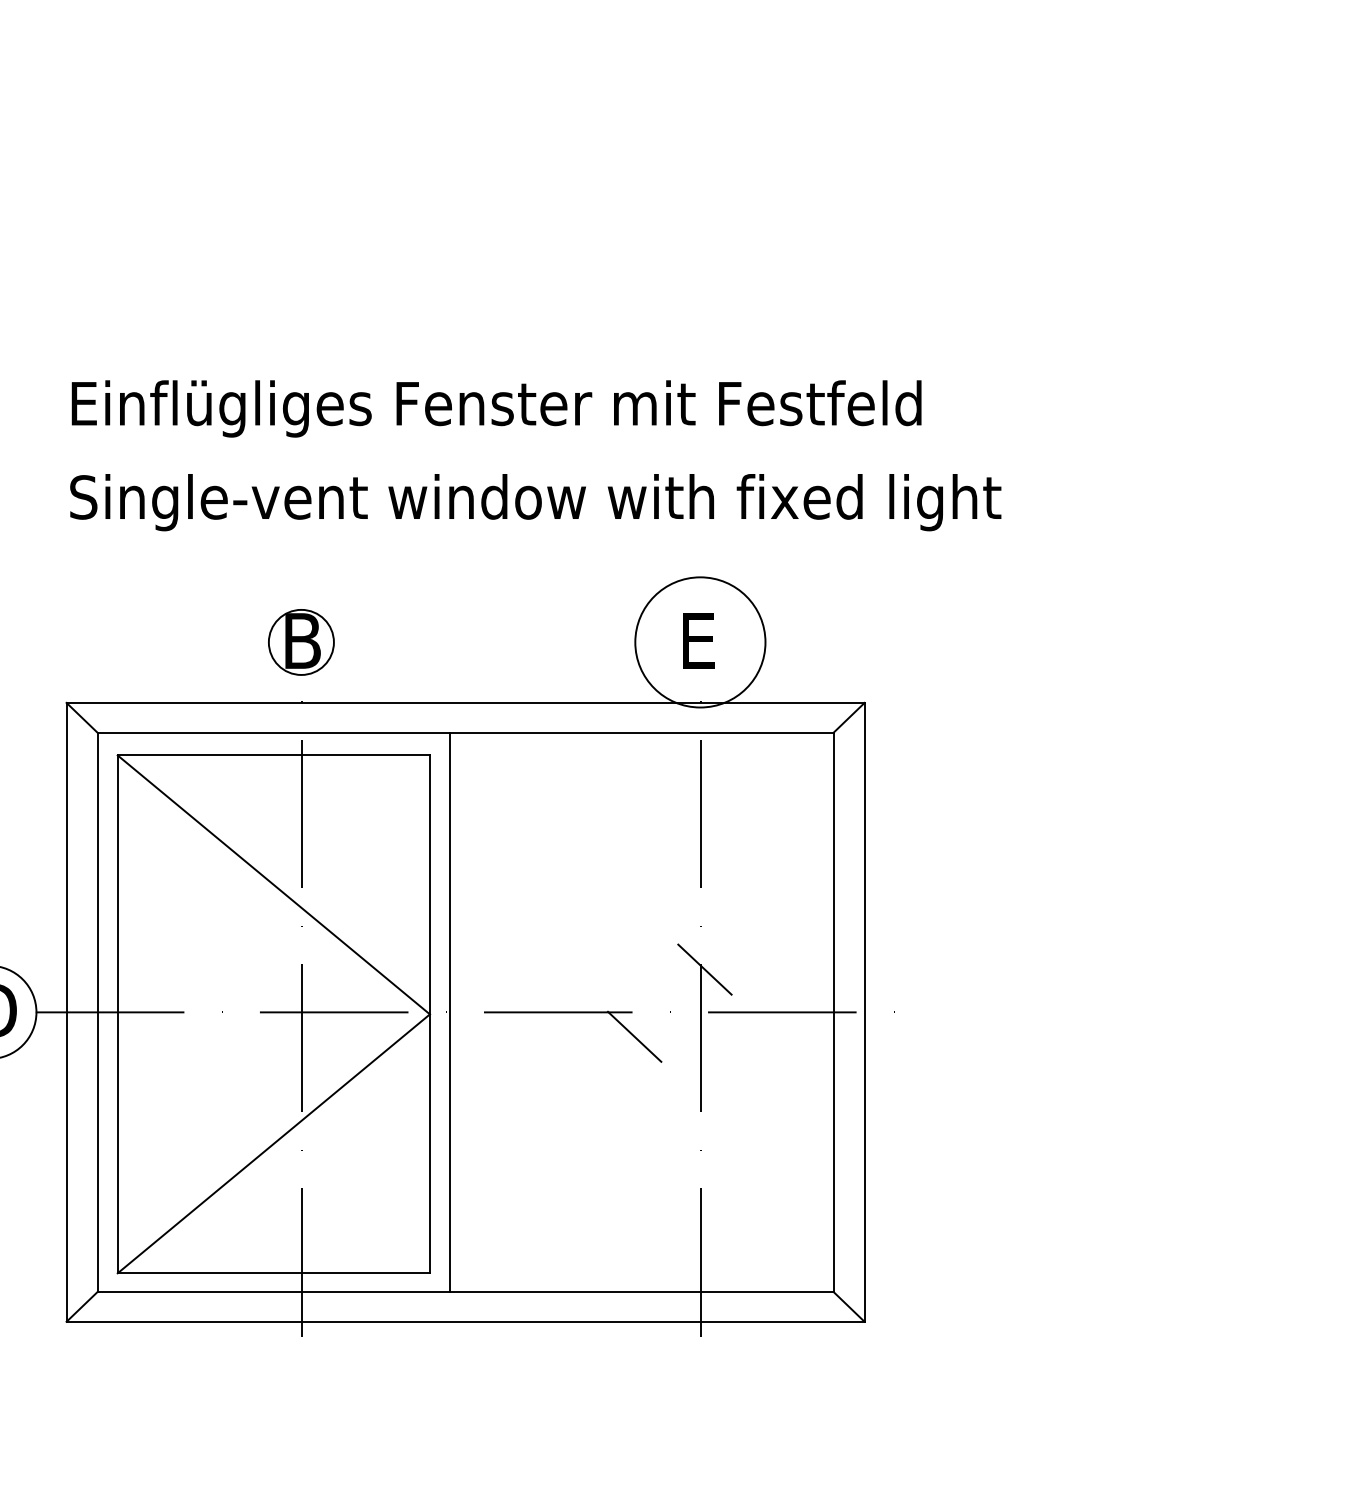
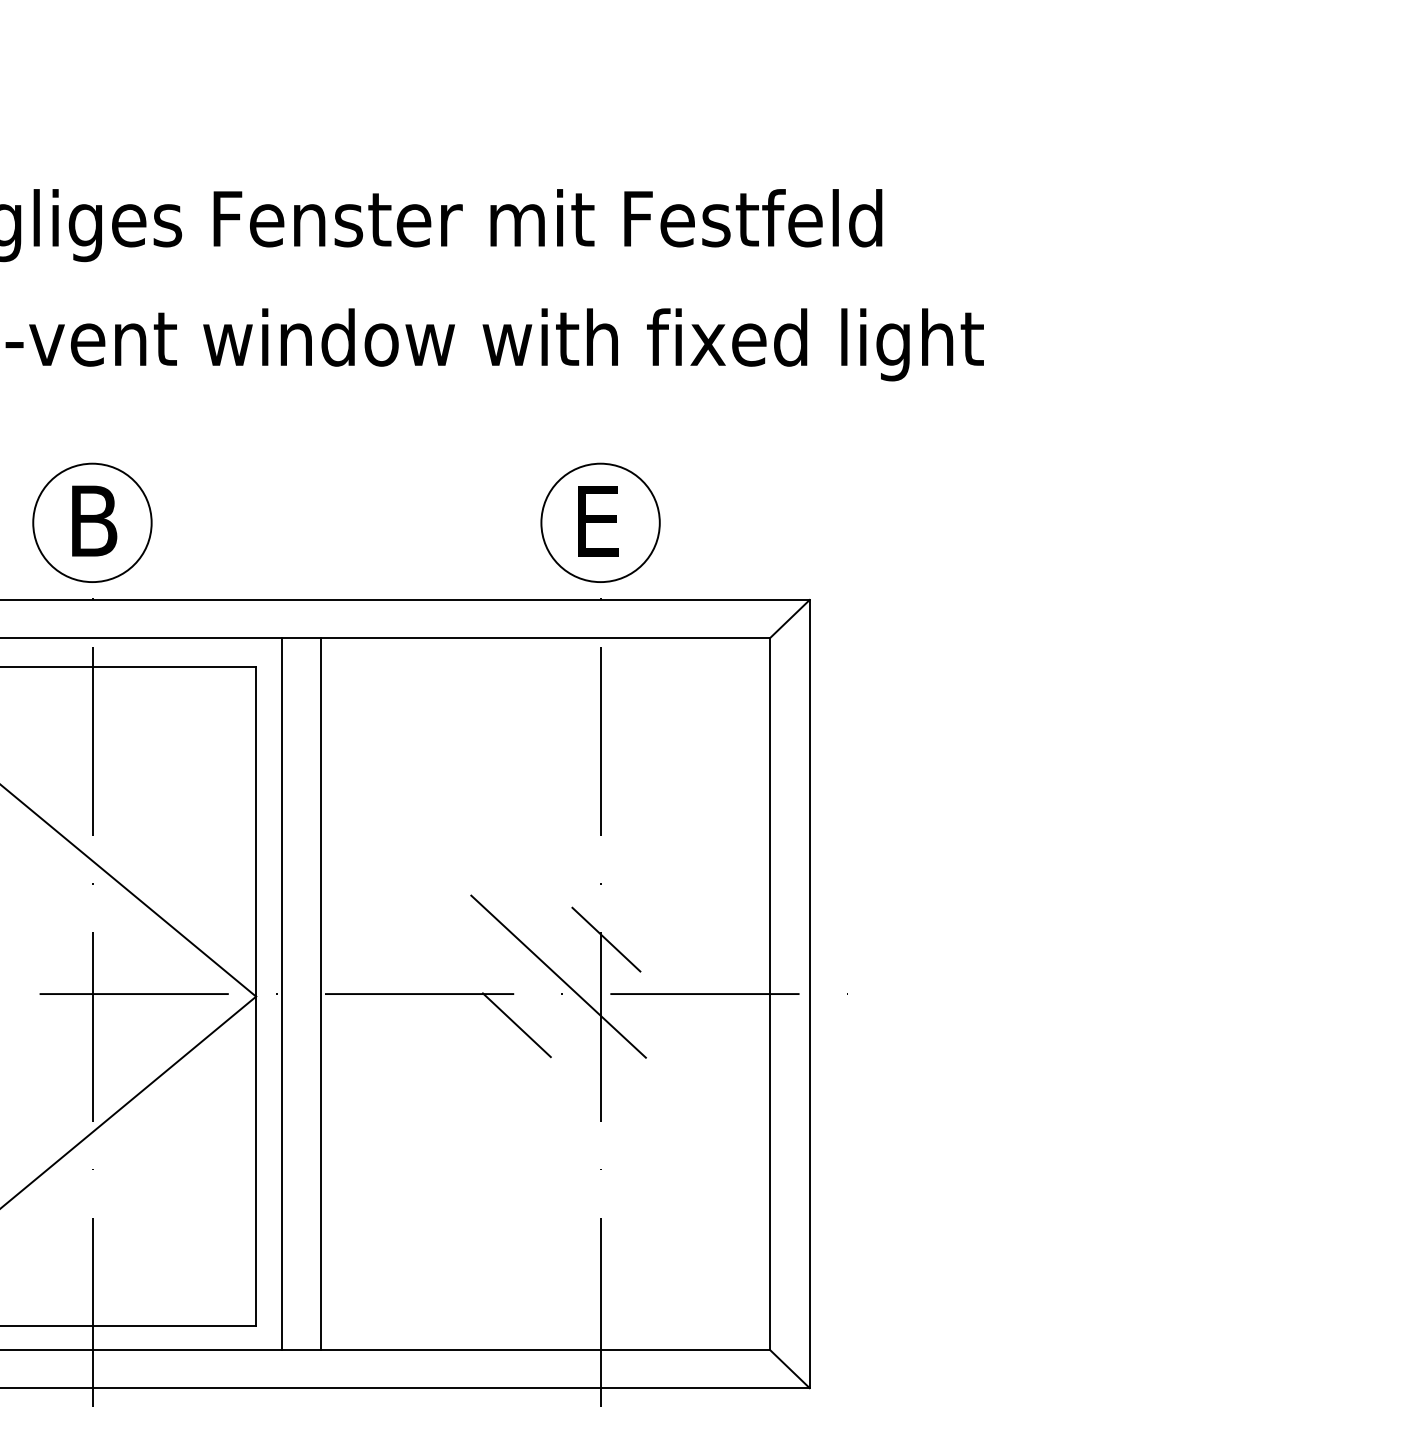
circle: (300, 641) -> (91, 521), size x1.43
circle: (699, 641) -> (599, 521), size x0.71
line: (666, 998) -> (557, 976), added
line: (481, 1012) -> (321, 994), added

